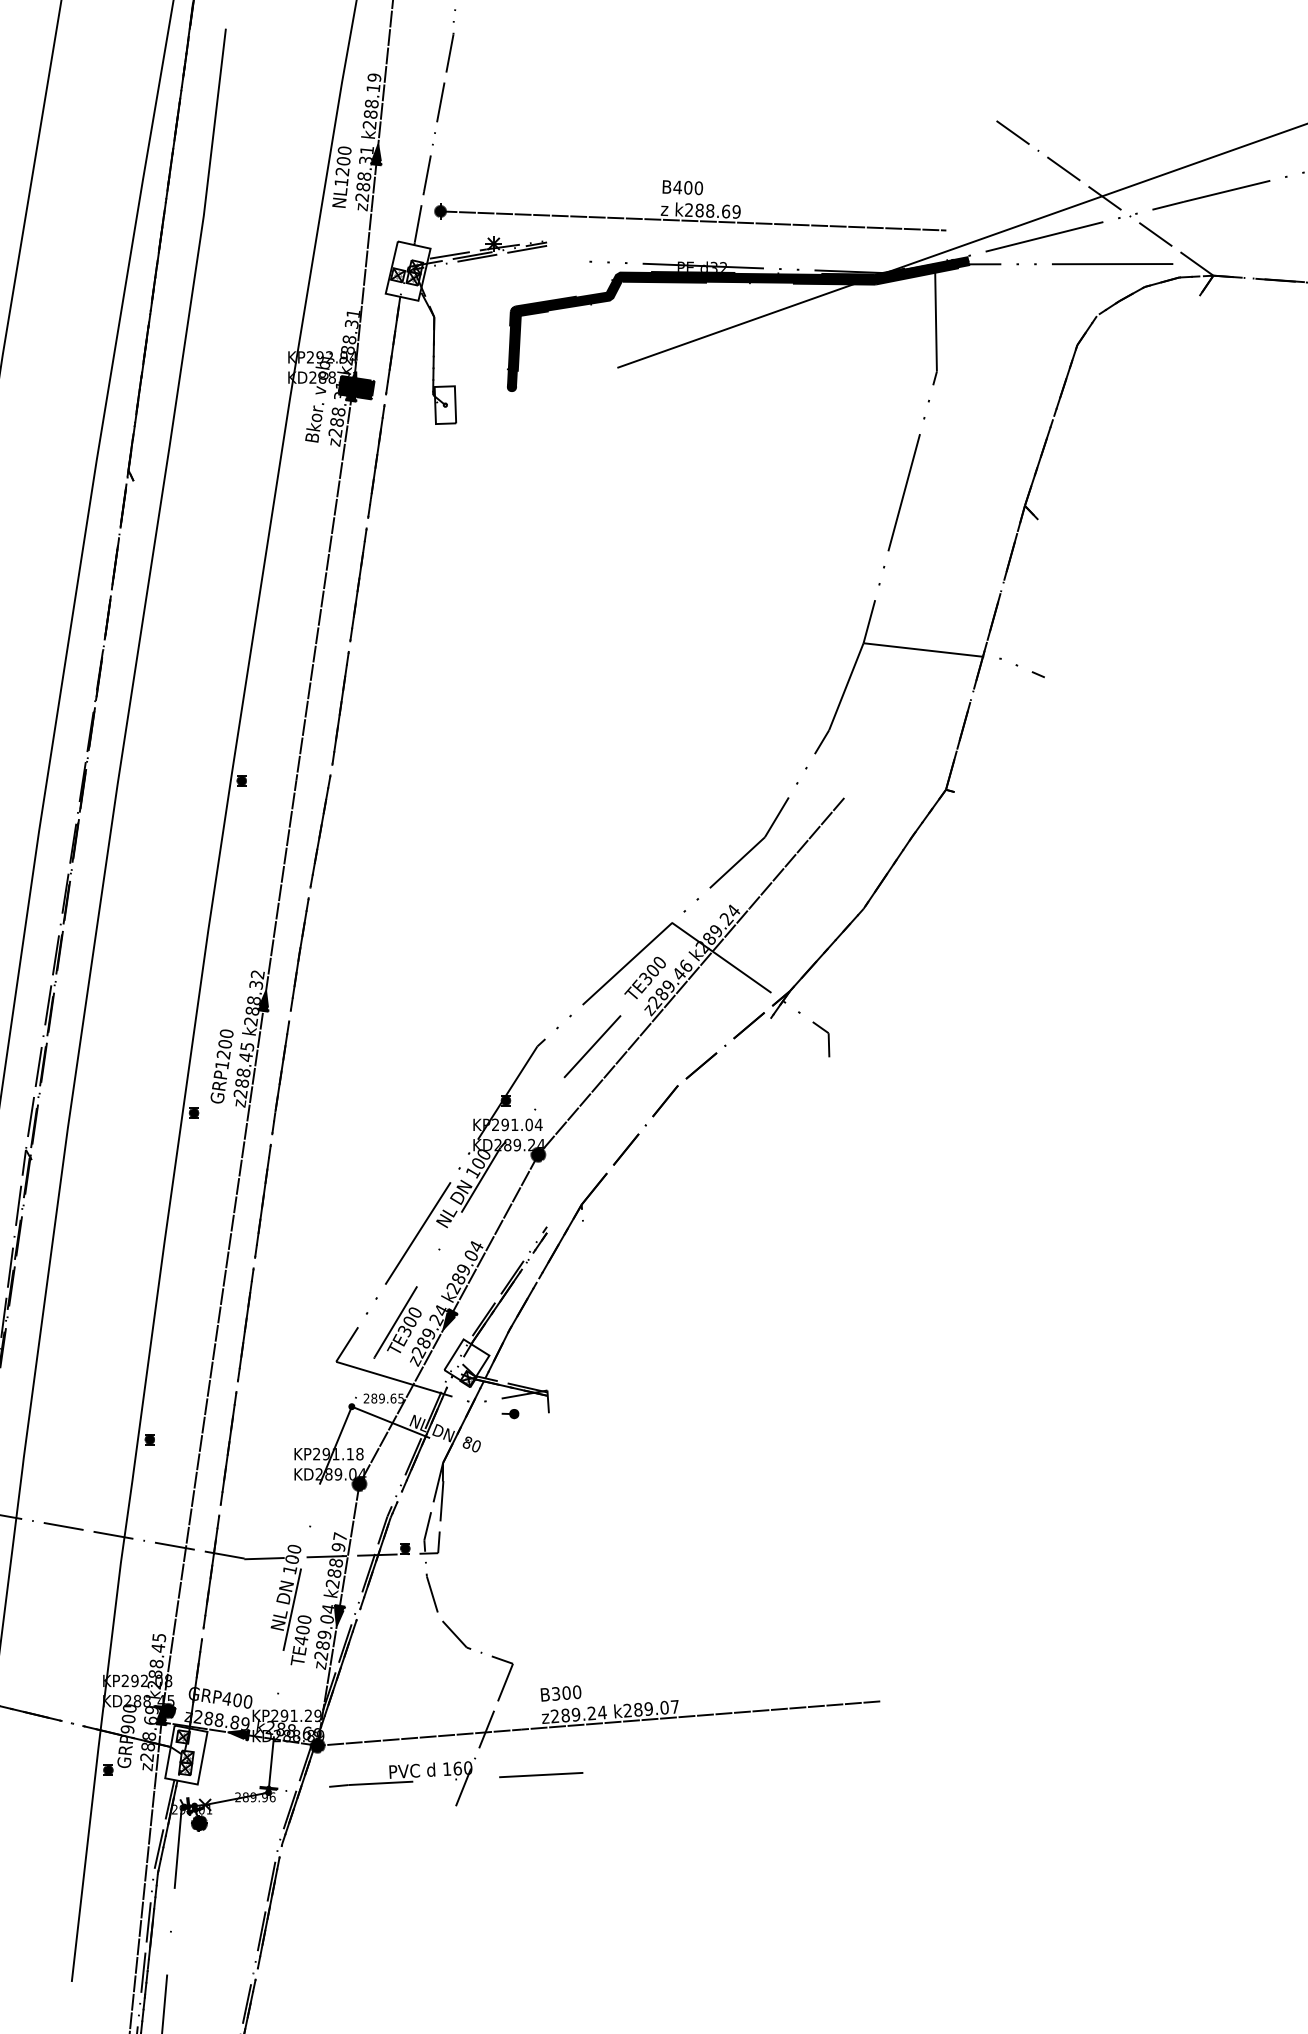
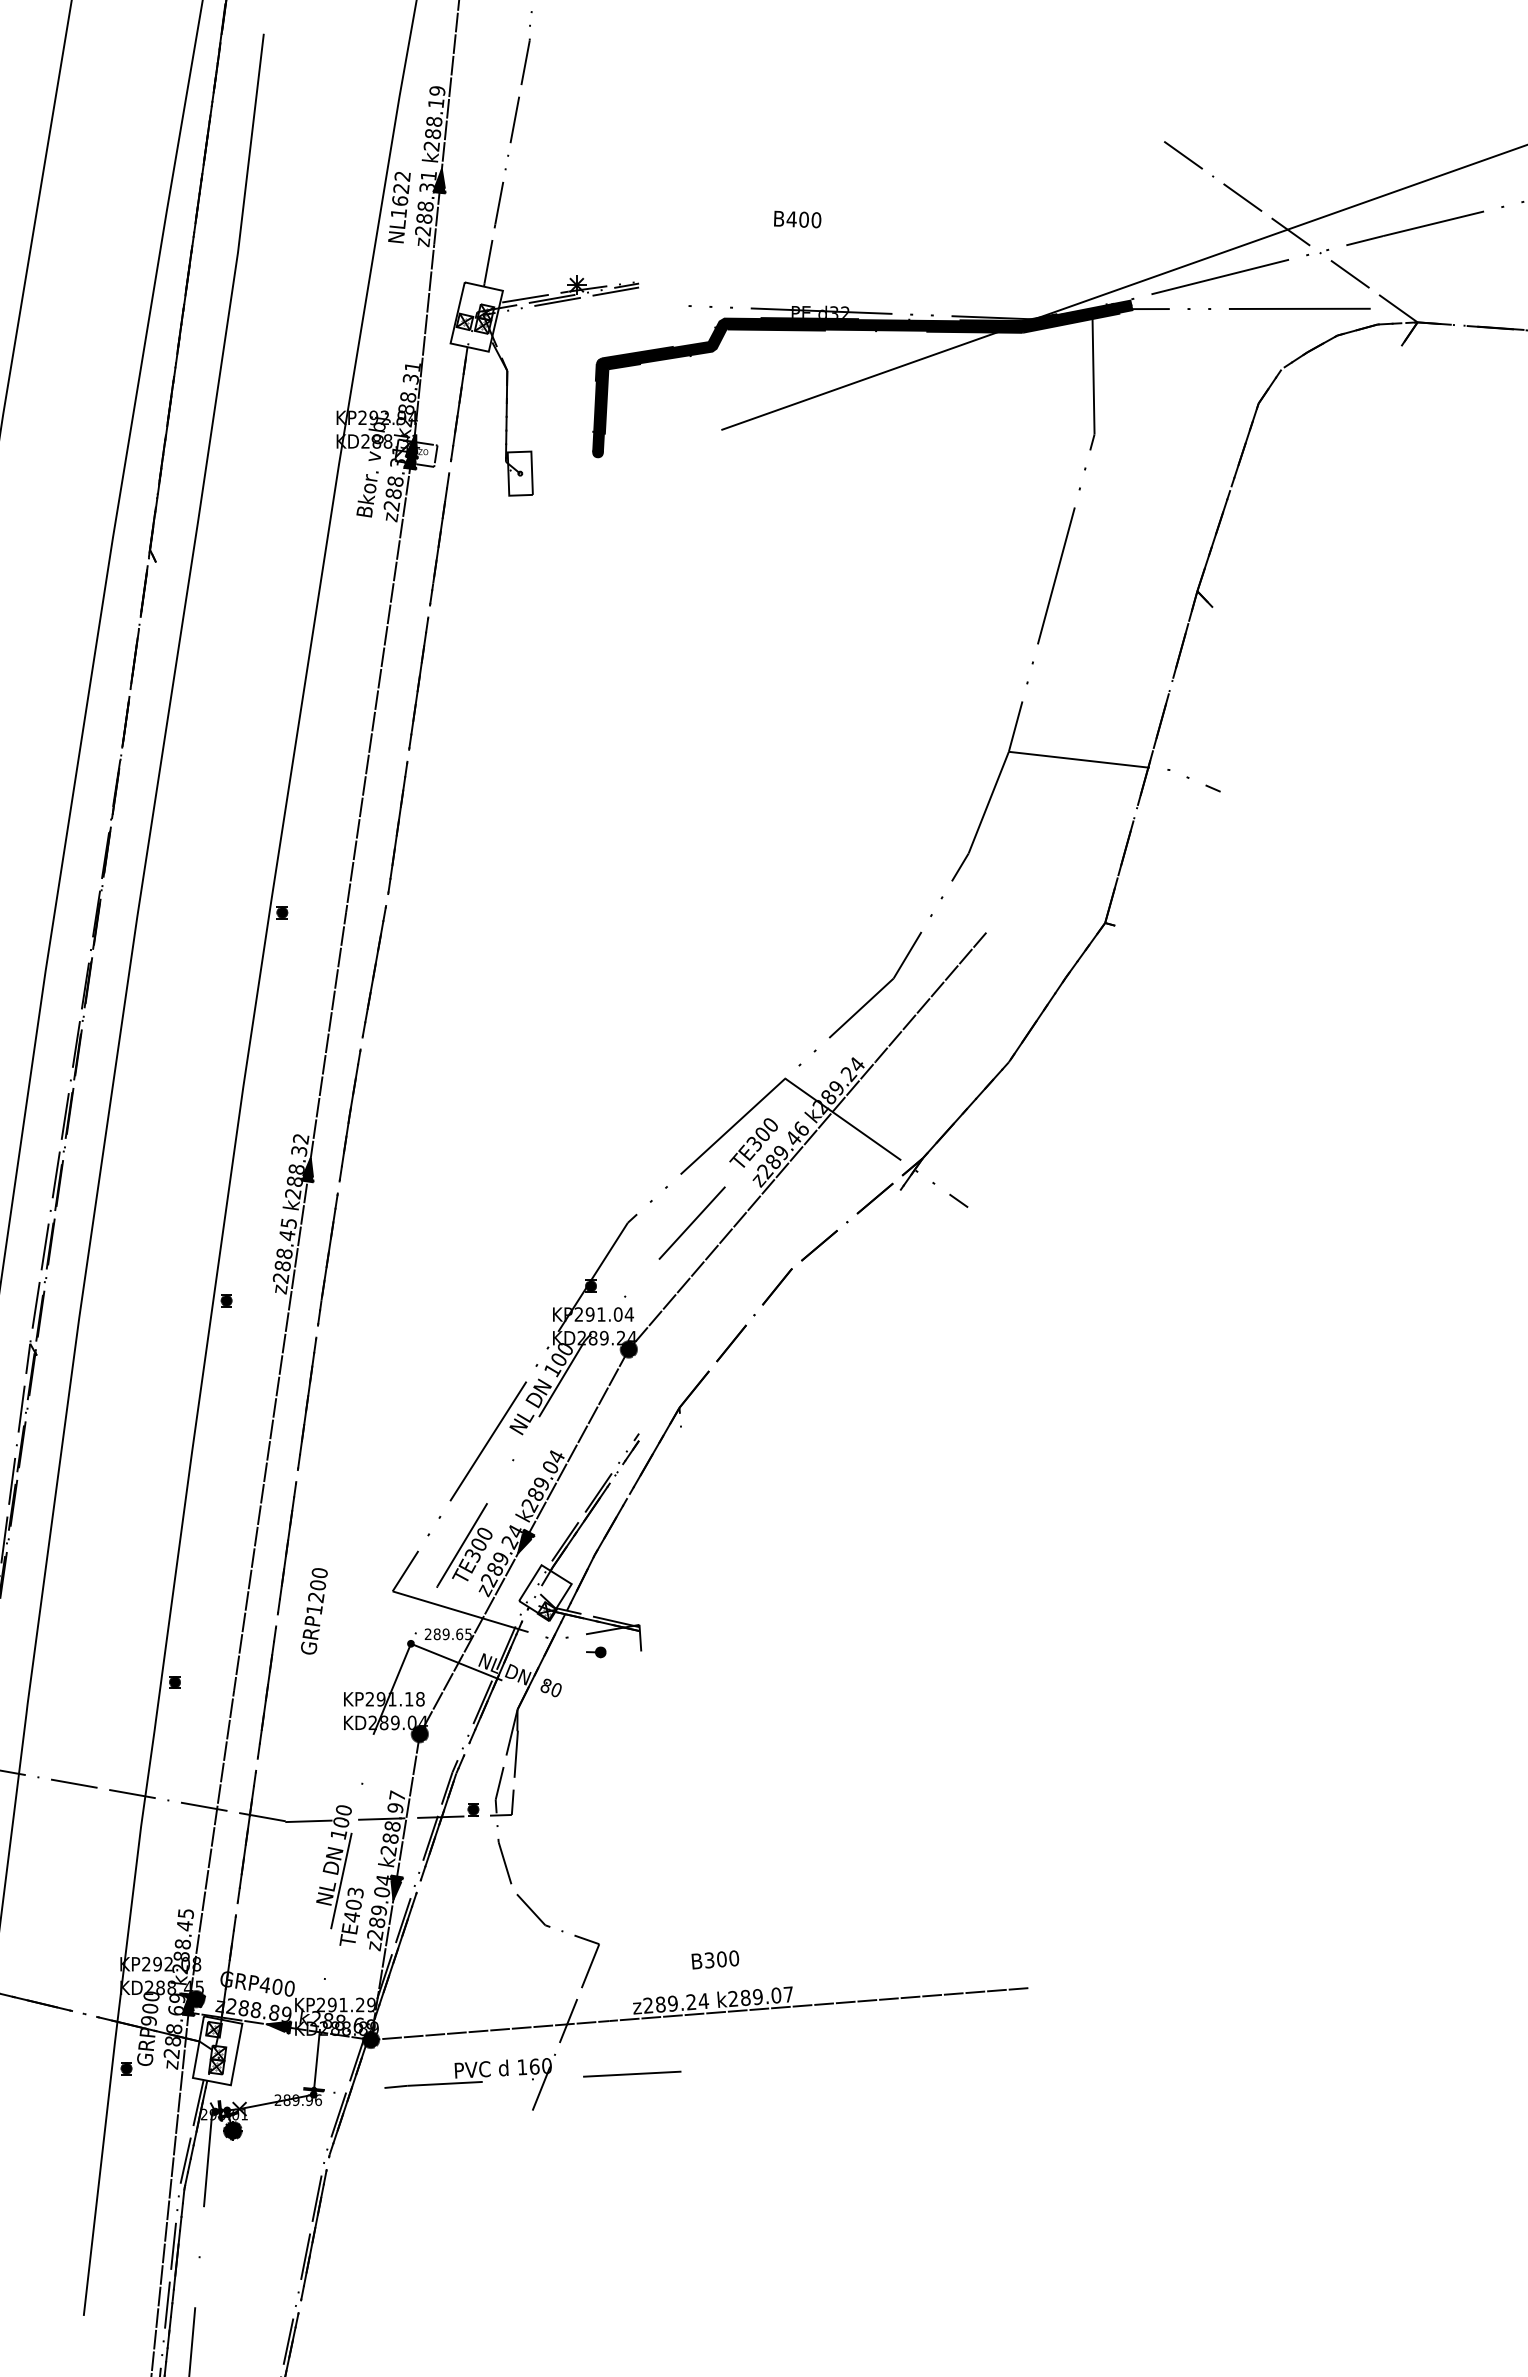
text: (343, 161) -> (401, 188), NL1200 -> NL1622
part: (690, 216) -> (806, 253), removed
fill: (356, 387) -> (416, 452), removed
line: (829, 1045) -> (968, 1221), removed
text: (222, 1066) -> (314, 1611), moved
text: (304, 1619) -> (355, 1892), TE400 -> TE403
text: (561, 1693) -> (715, 1959), moved

